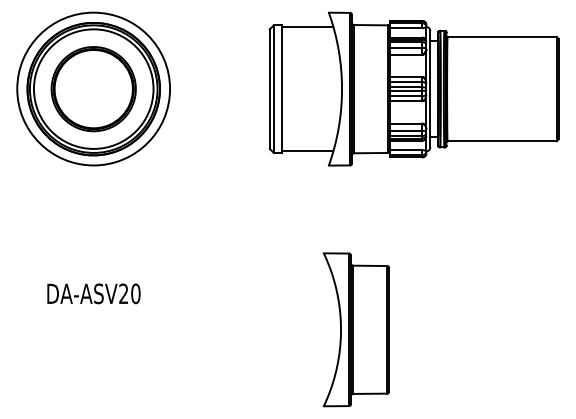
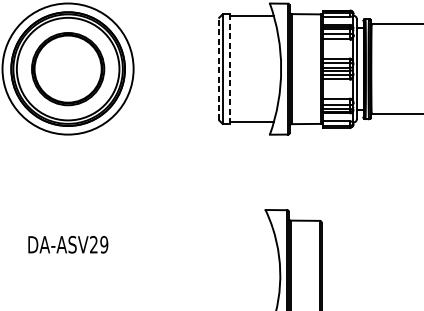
line: (269, 89) -> (218, 69), solid -> dashed
line: (281, 89) -> (229, 69), solid -> dashed
text: (135, 293) -> (103, 244), DA-ASV20 -> DA-ASV29

